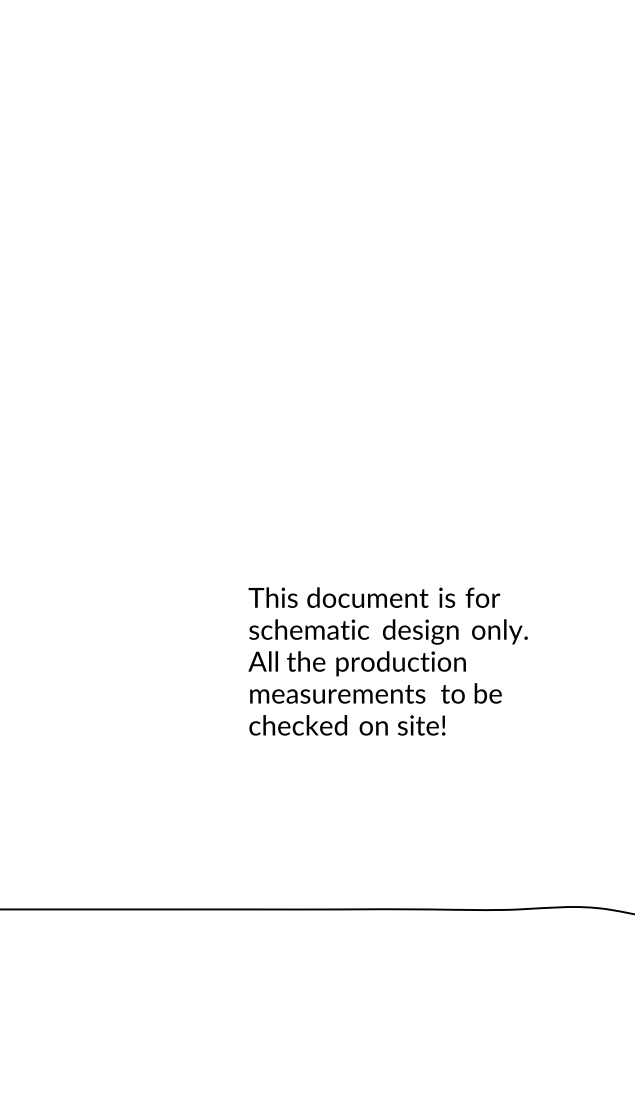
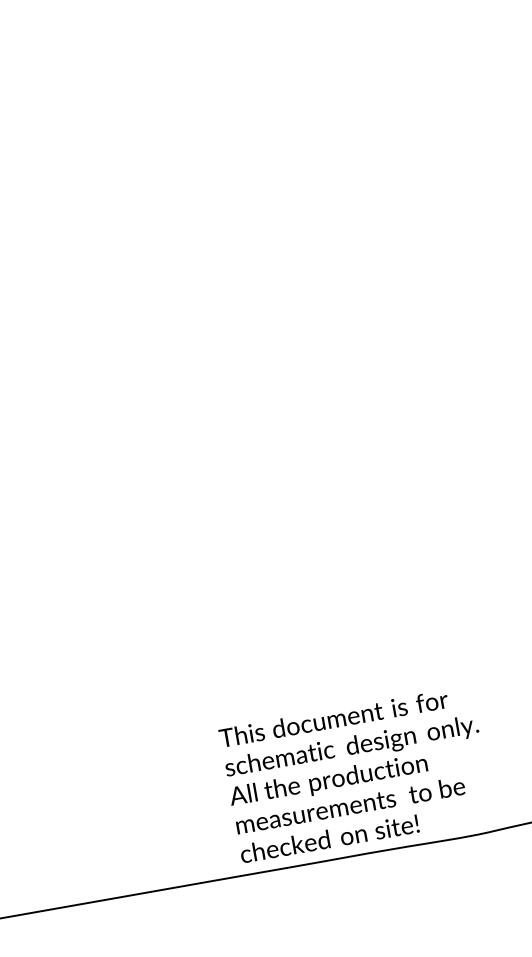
text: (387, 661) -> (355, 774), moved

